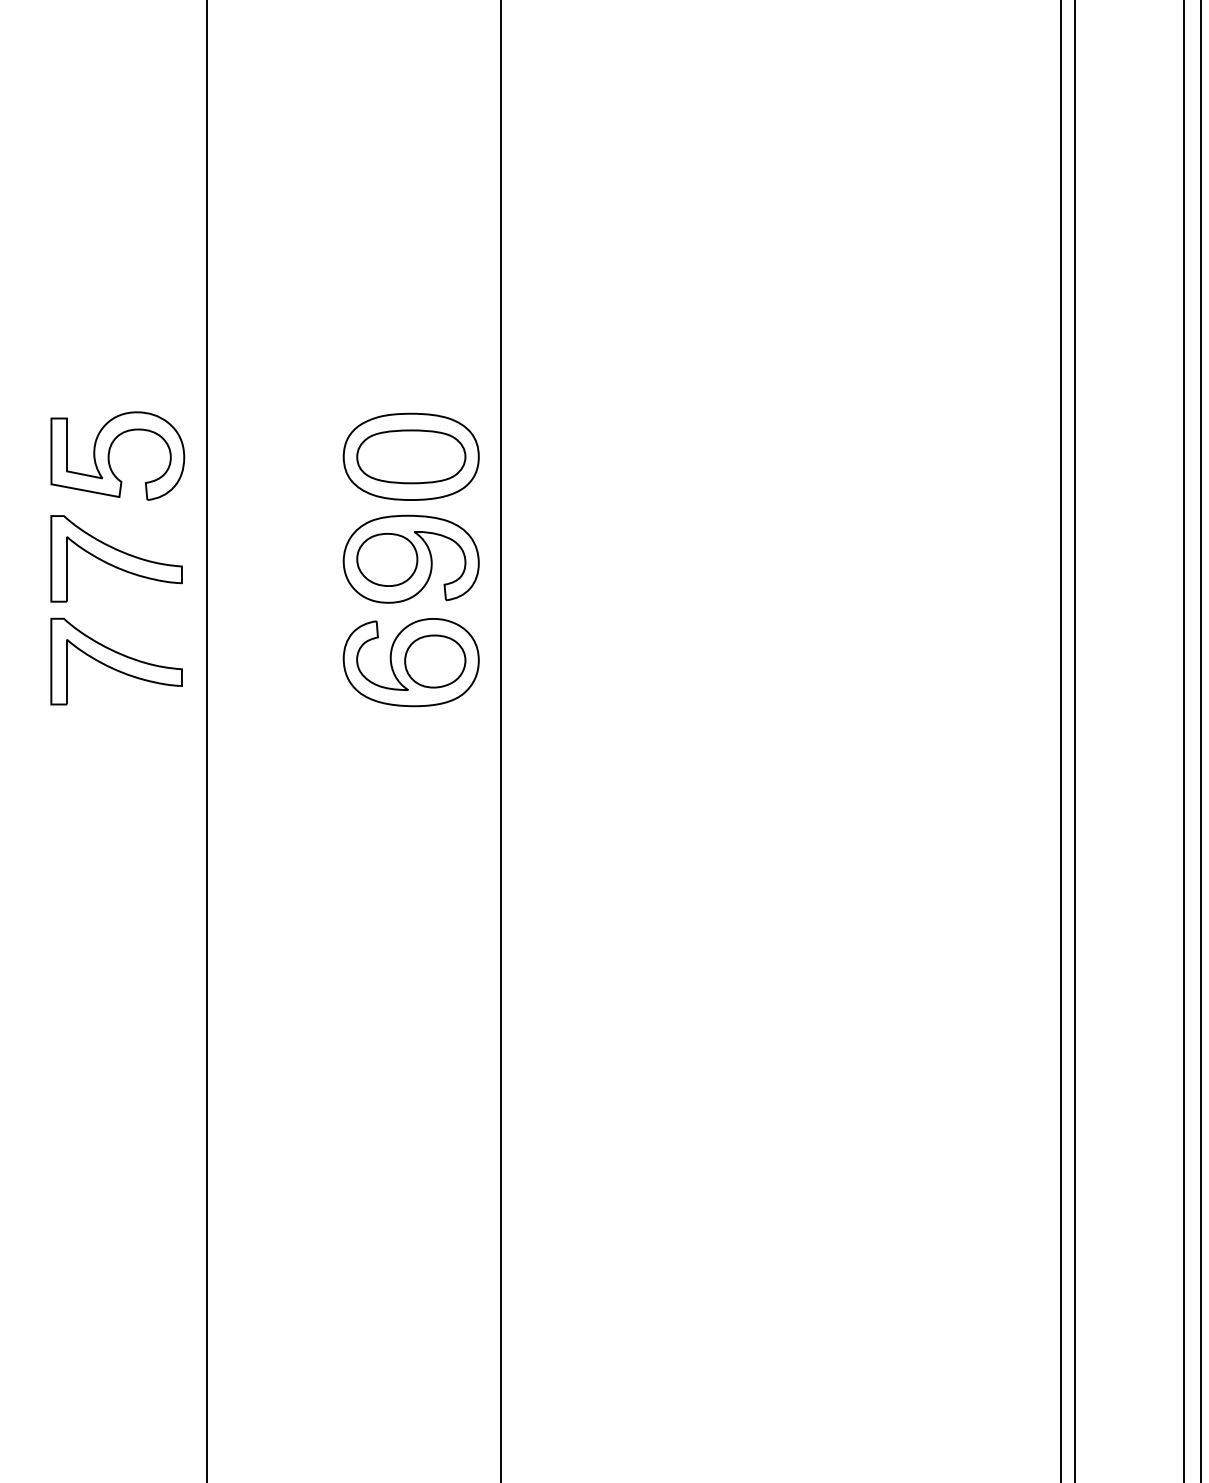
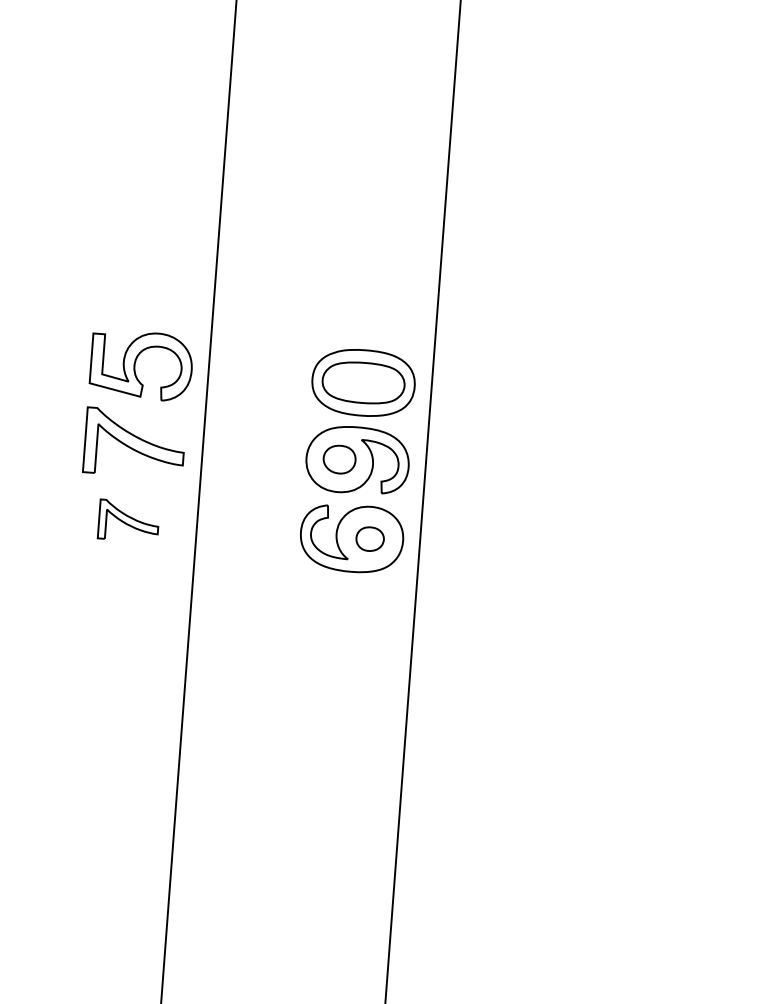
part: (387, 559) -> (339, 459), size x0.7
part: (116, 661) -> (128, 521), size x0.6
part: (435, 661) -> (370, 539), size x0.6

